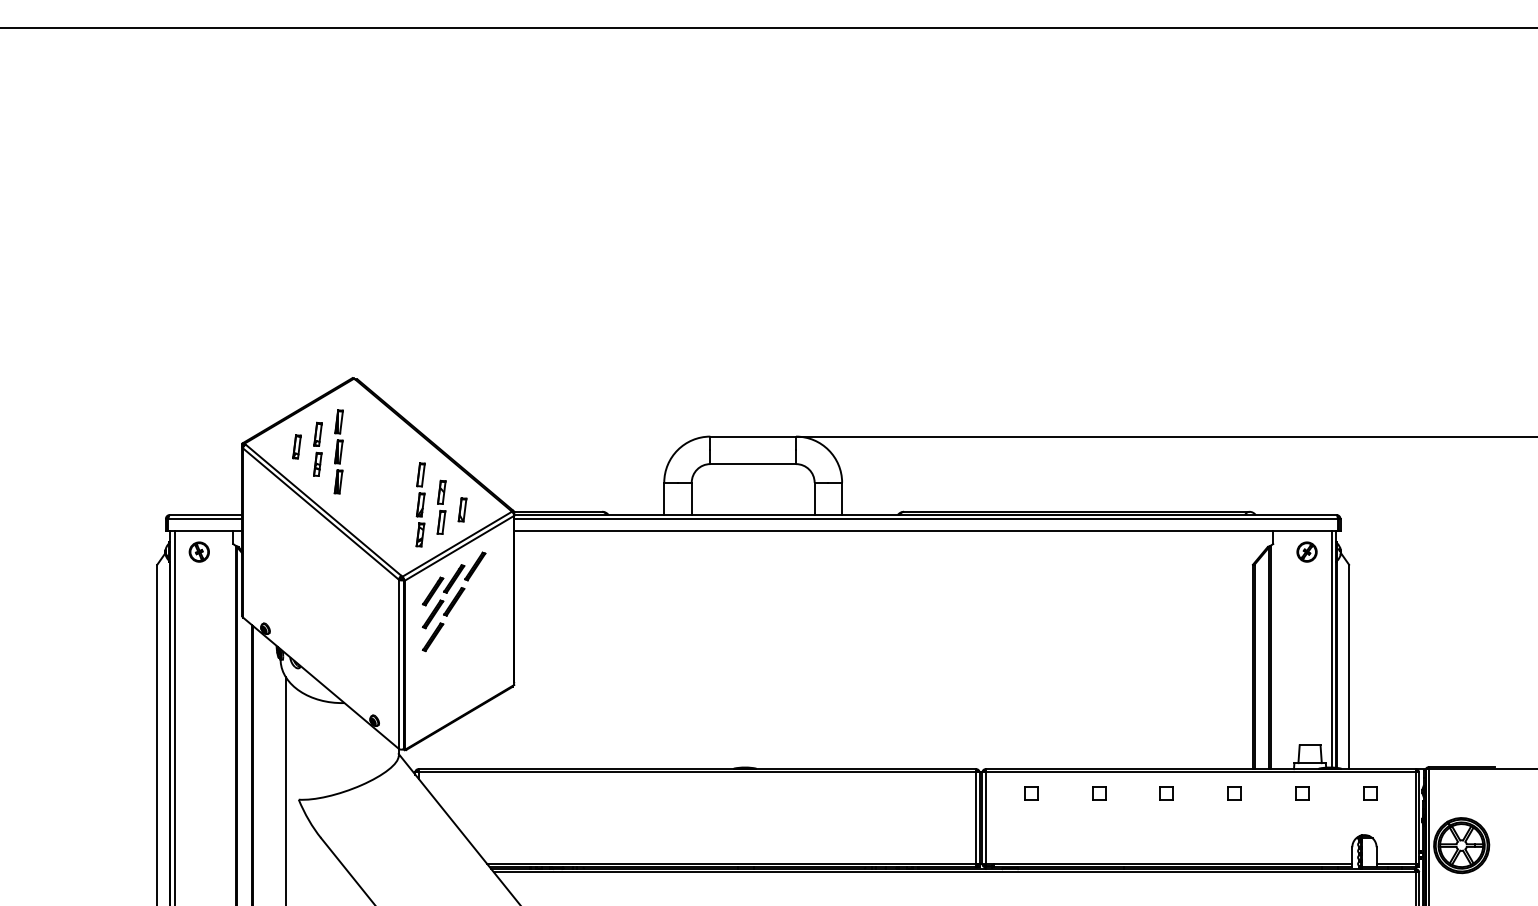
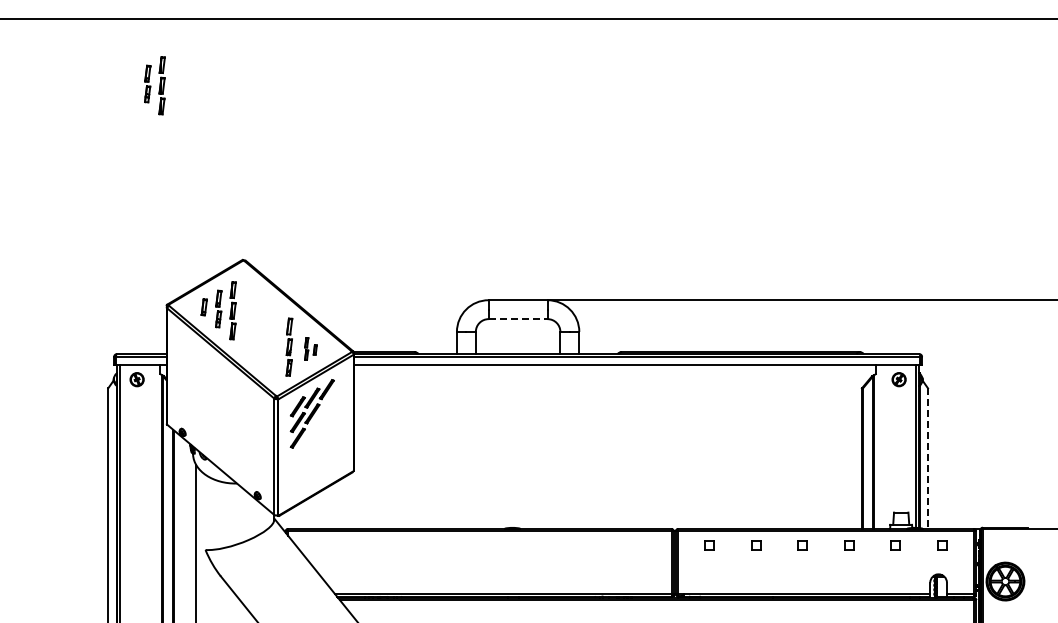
part: (224, 124) -> (154, 85), added
line: (753, 464) -> (518, 319), solid -> dashed
part: (451, 506) -> (310, 348), size x0.6
line: (1349, 668) -> (928, 459), solid -> dashed

